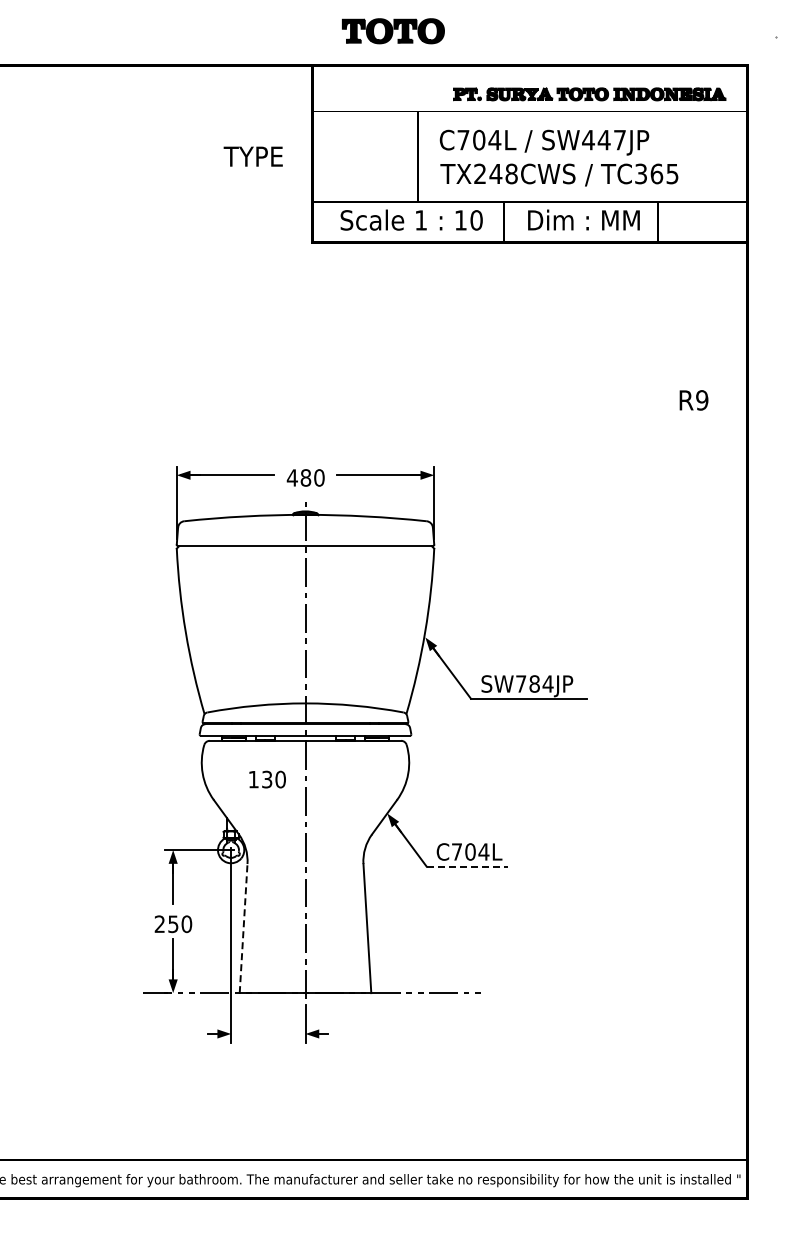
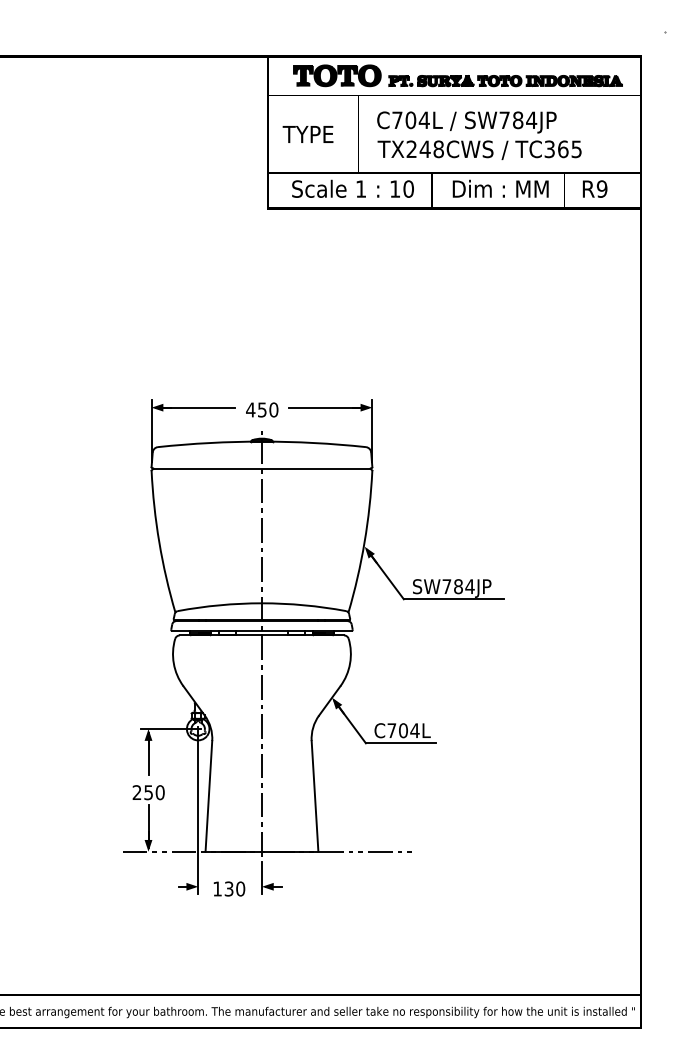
part: (393, 31) -> (337, 76), moved
text: (604, 139) -> (518, 119), SW447JP -> SW784JP
text: (252, 156) -> (307, 134), moved
text: (693, 400) -> (594, 189), moved
text: (305, 477) -> (261, 409), 480 -> 450
text: (267, 779) -> (229, 888), moved
line: (467, 866) -> (400, 743), dashed -> solid
line: (243, 928) -> (208, 796), dashed -> solid

